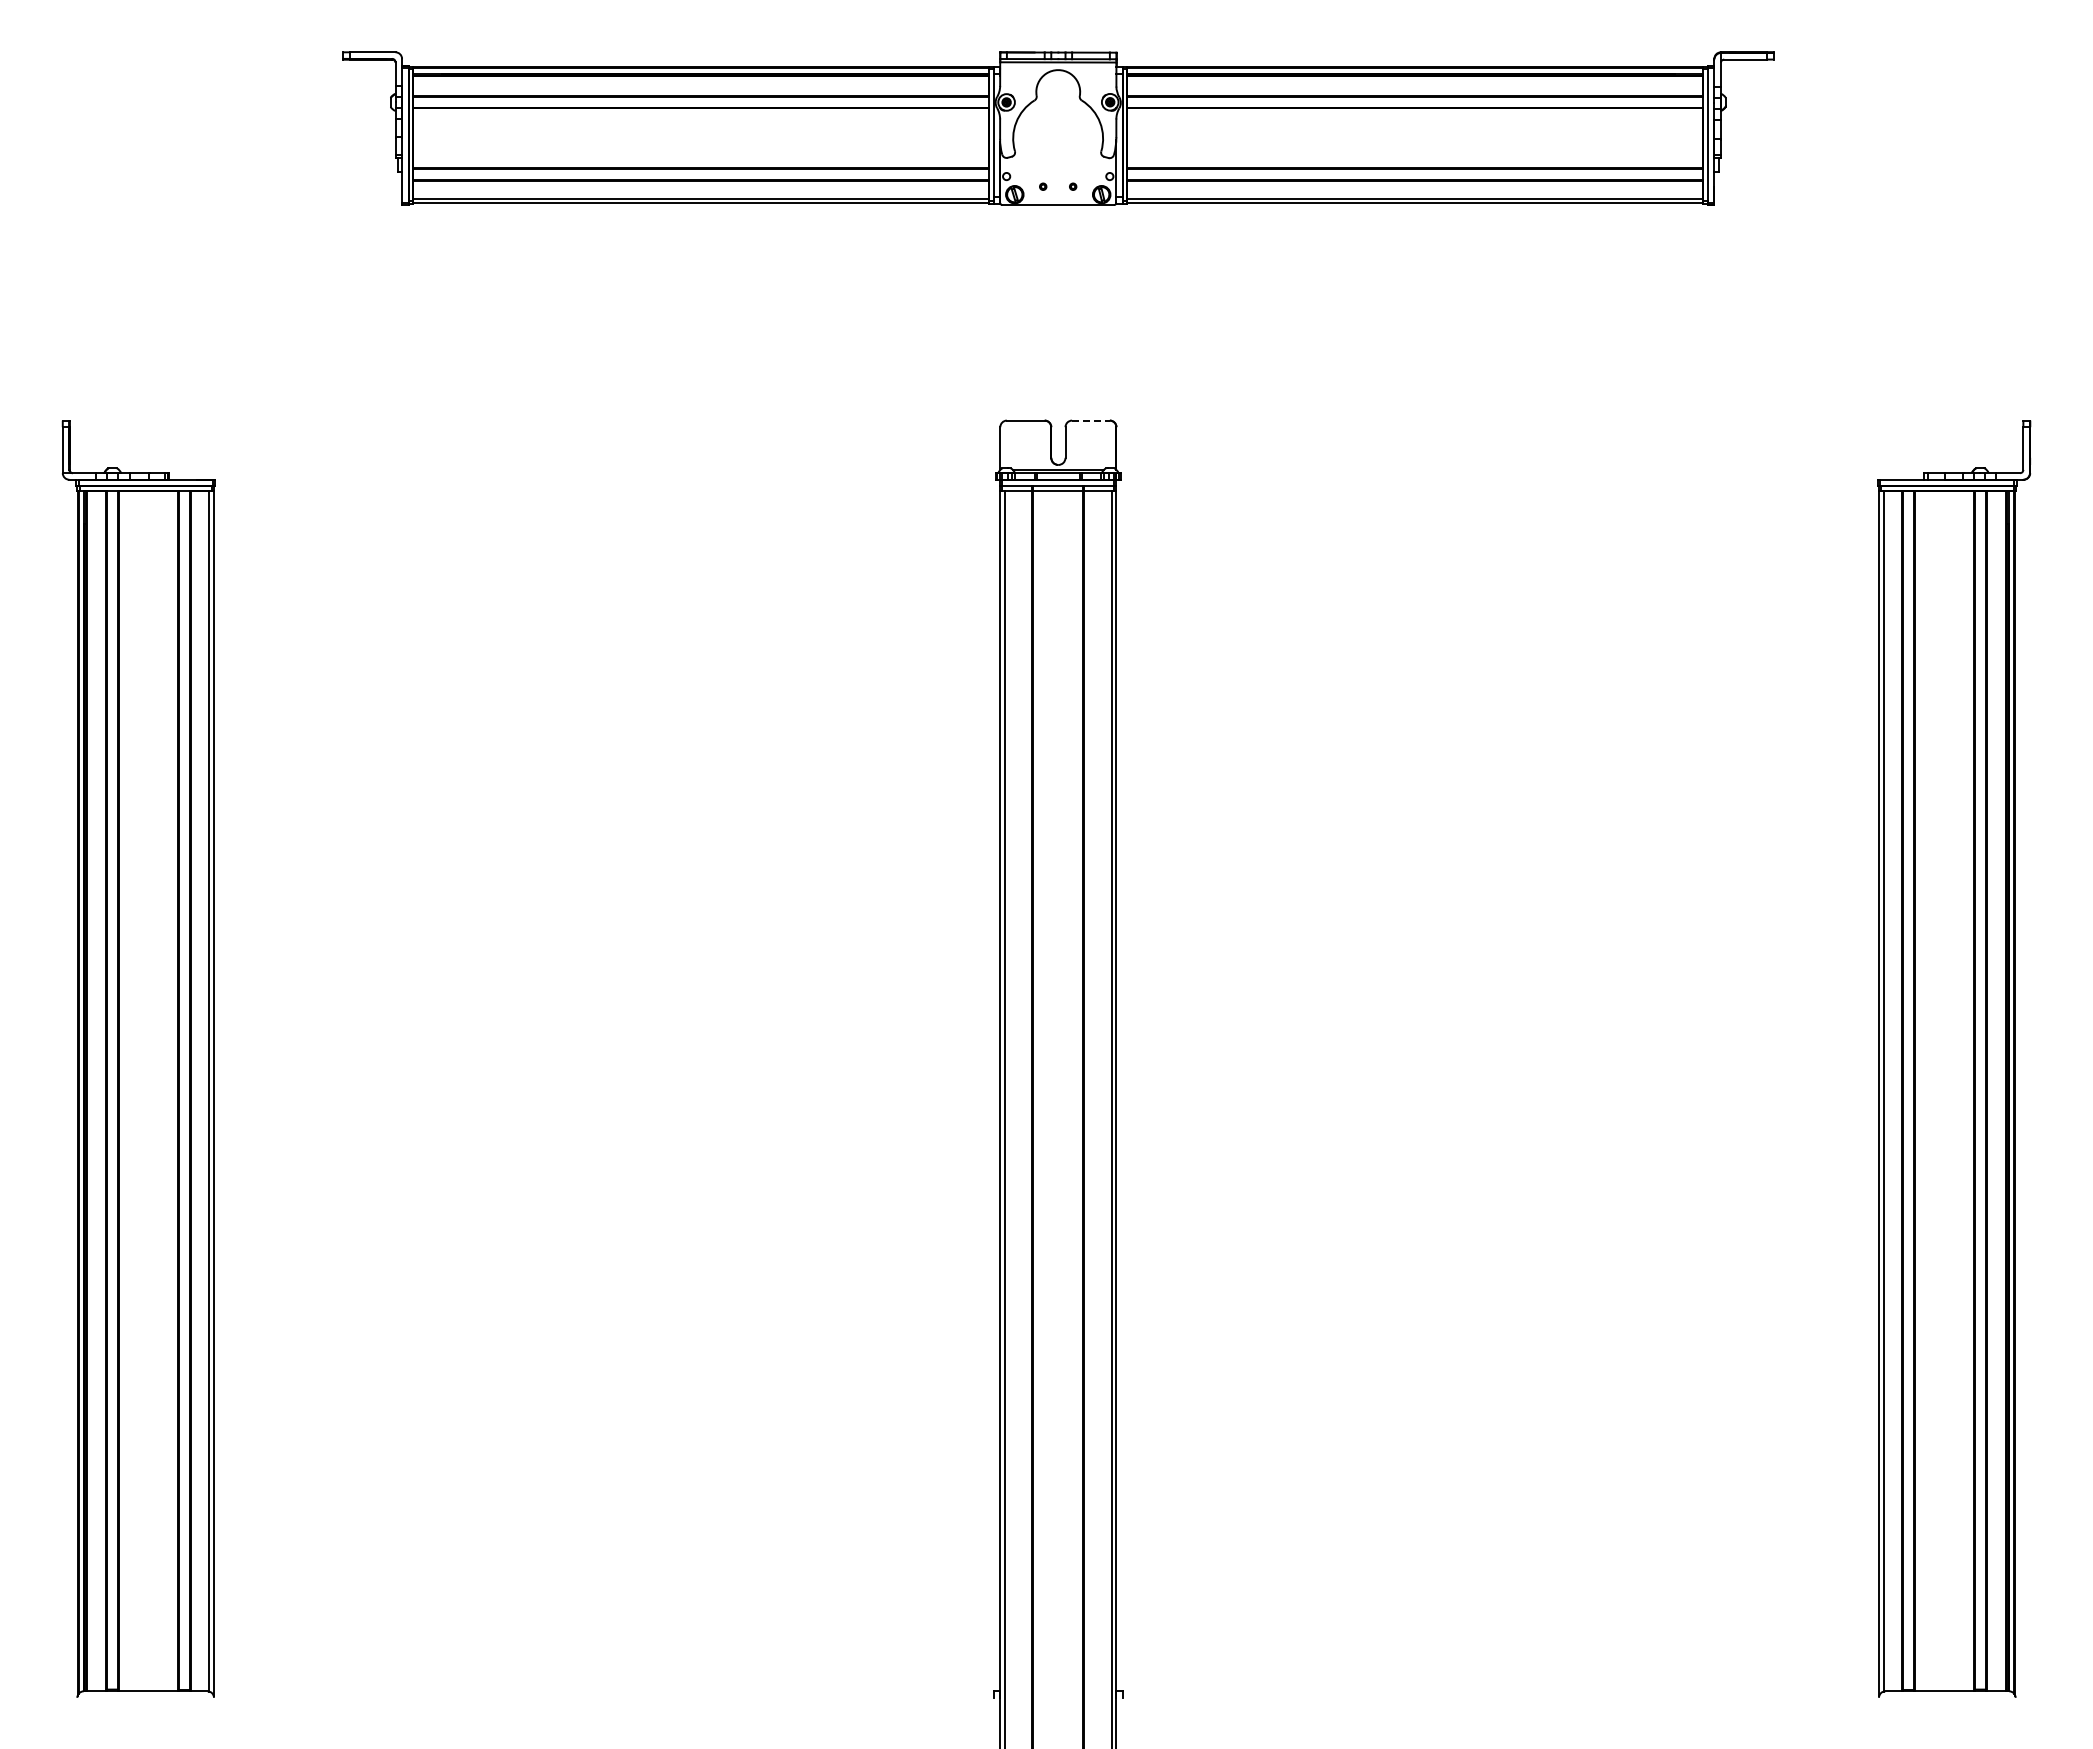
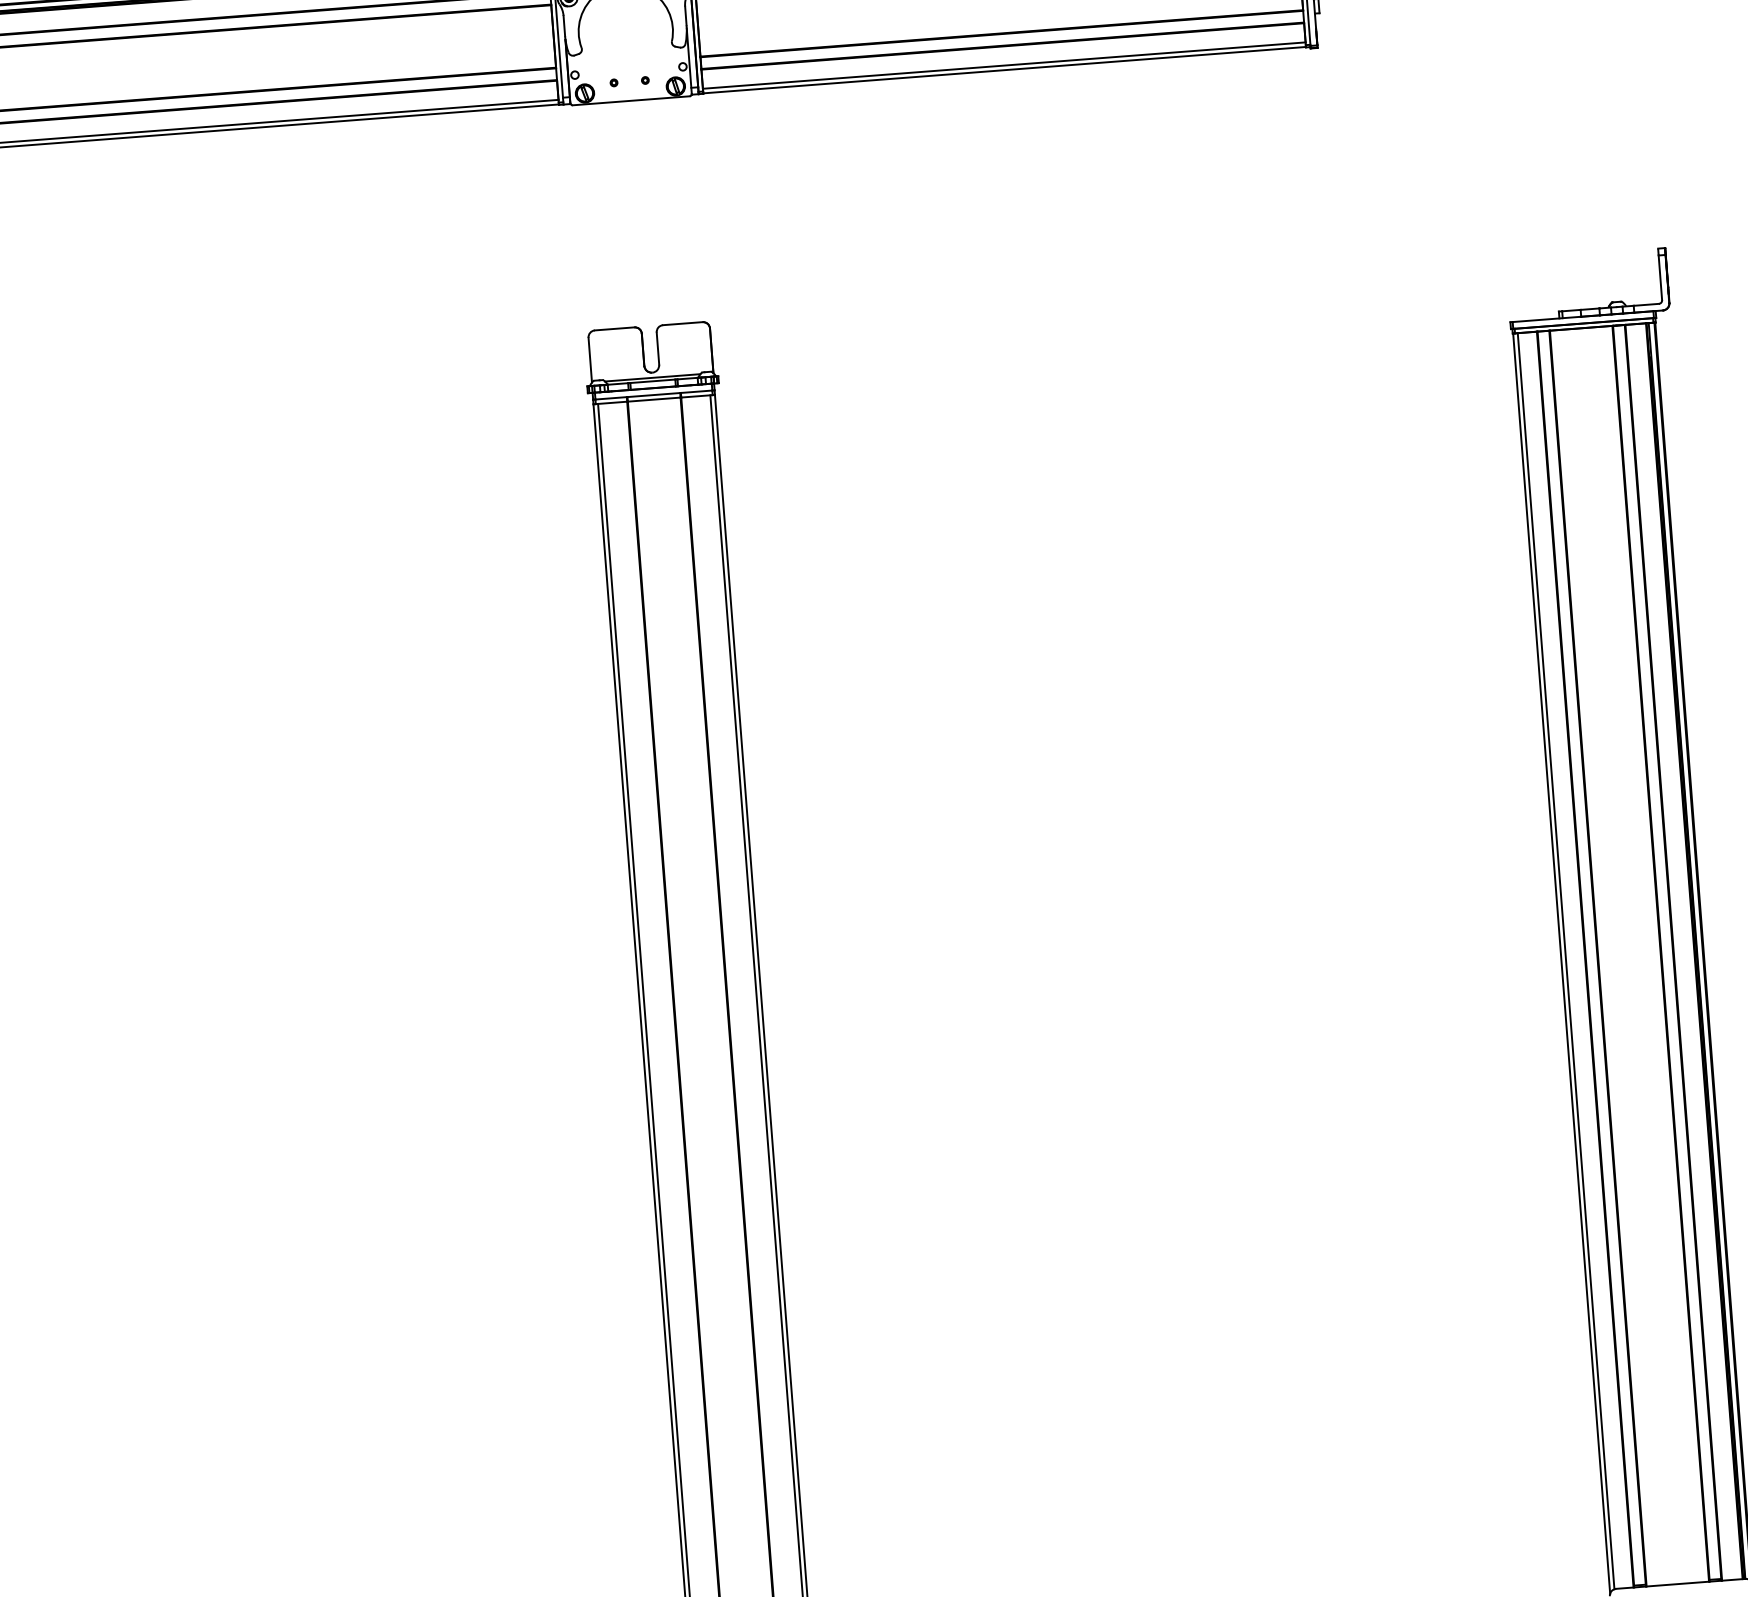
line: (1090, 420) -> (682, 323), dashed -> solid

